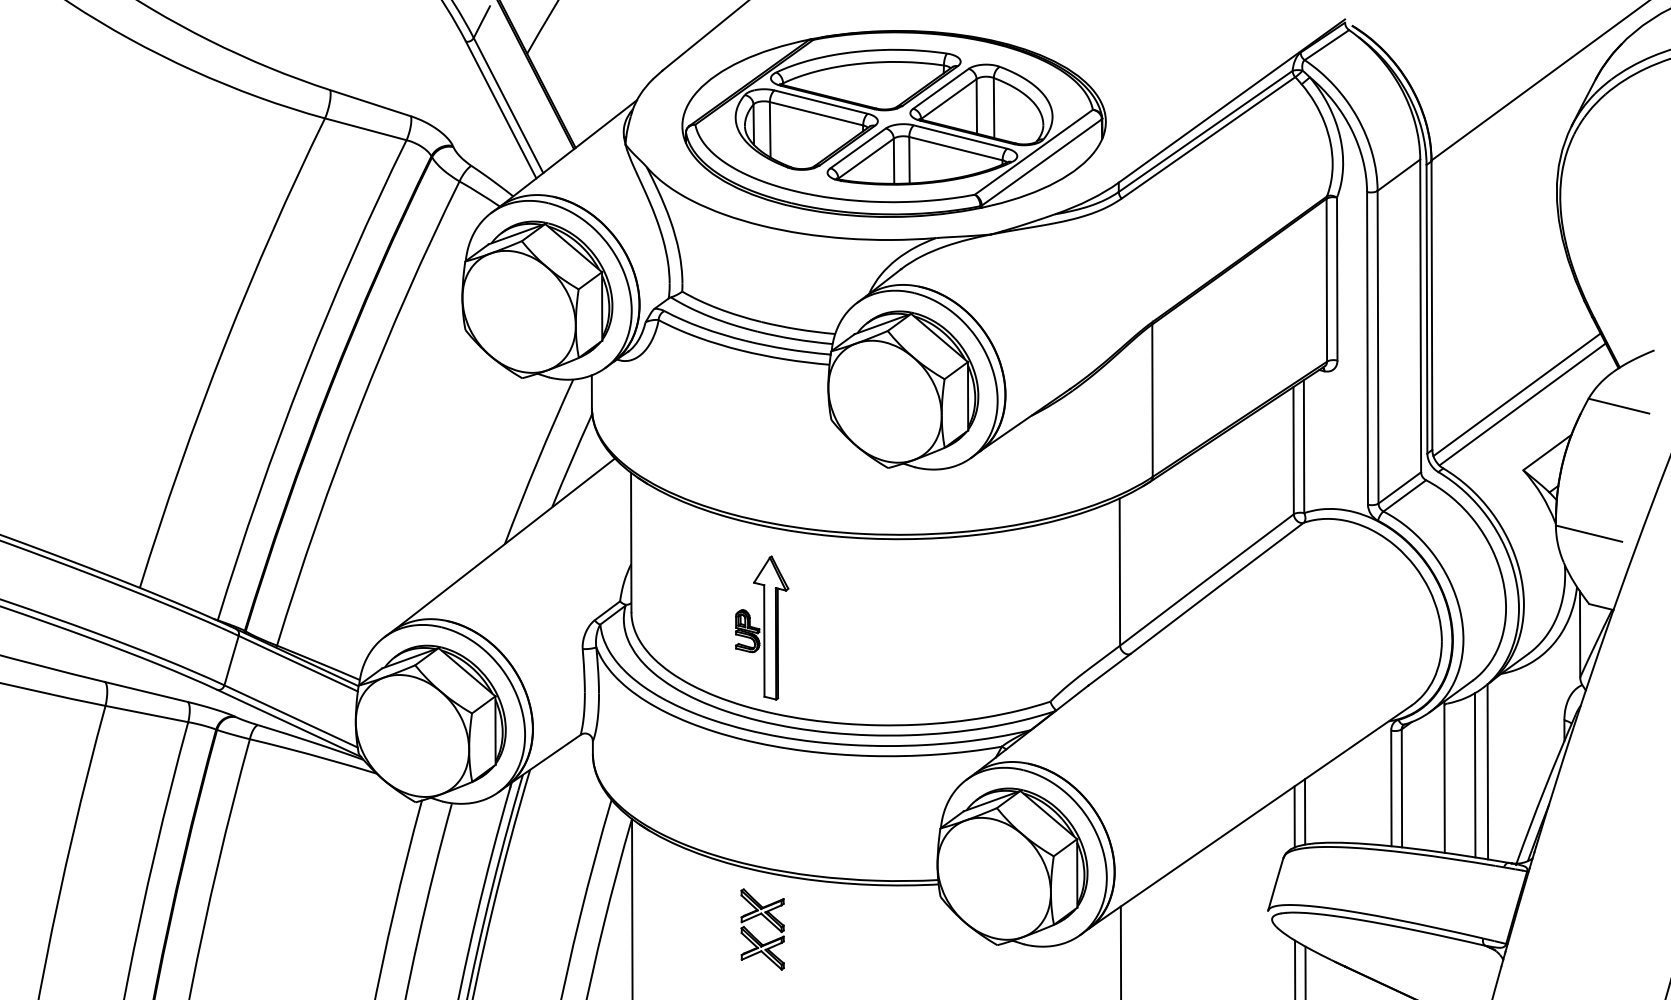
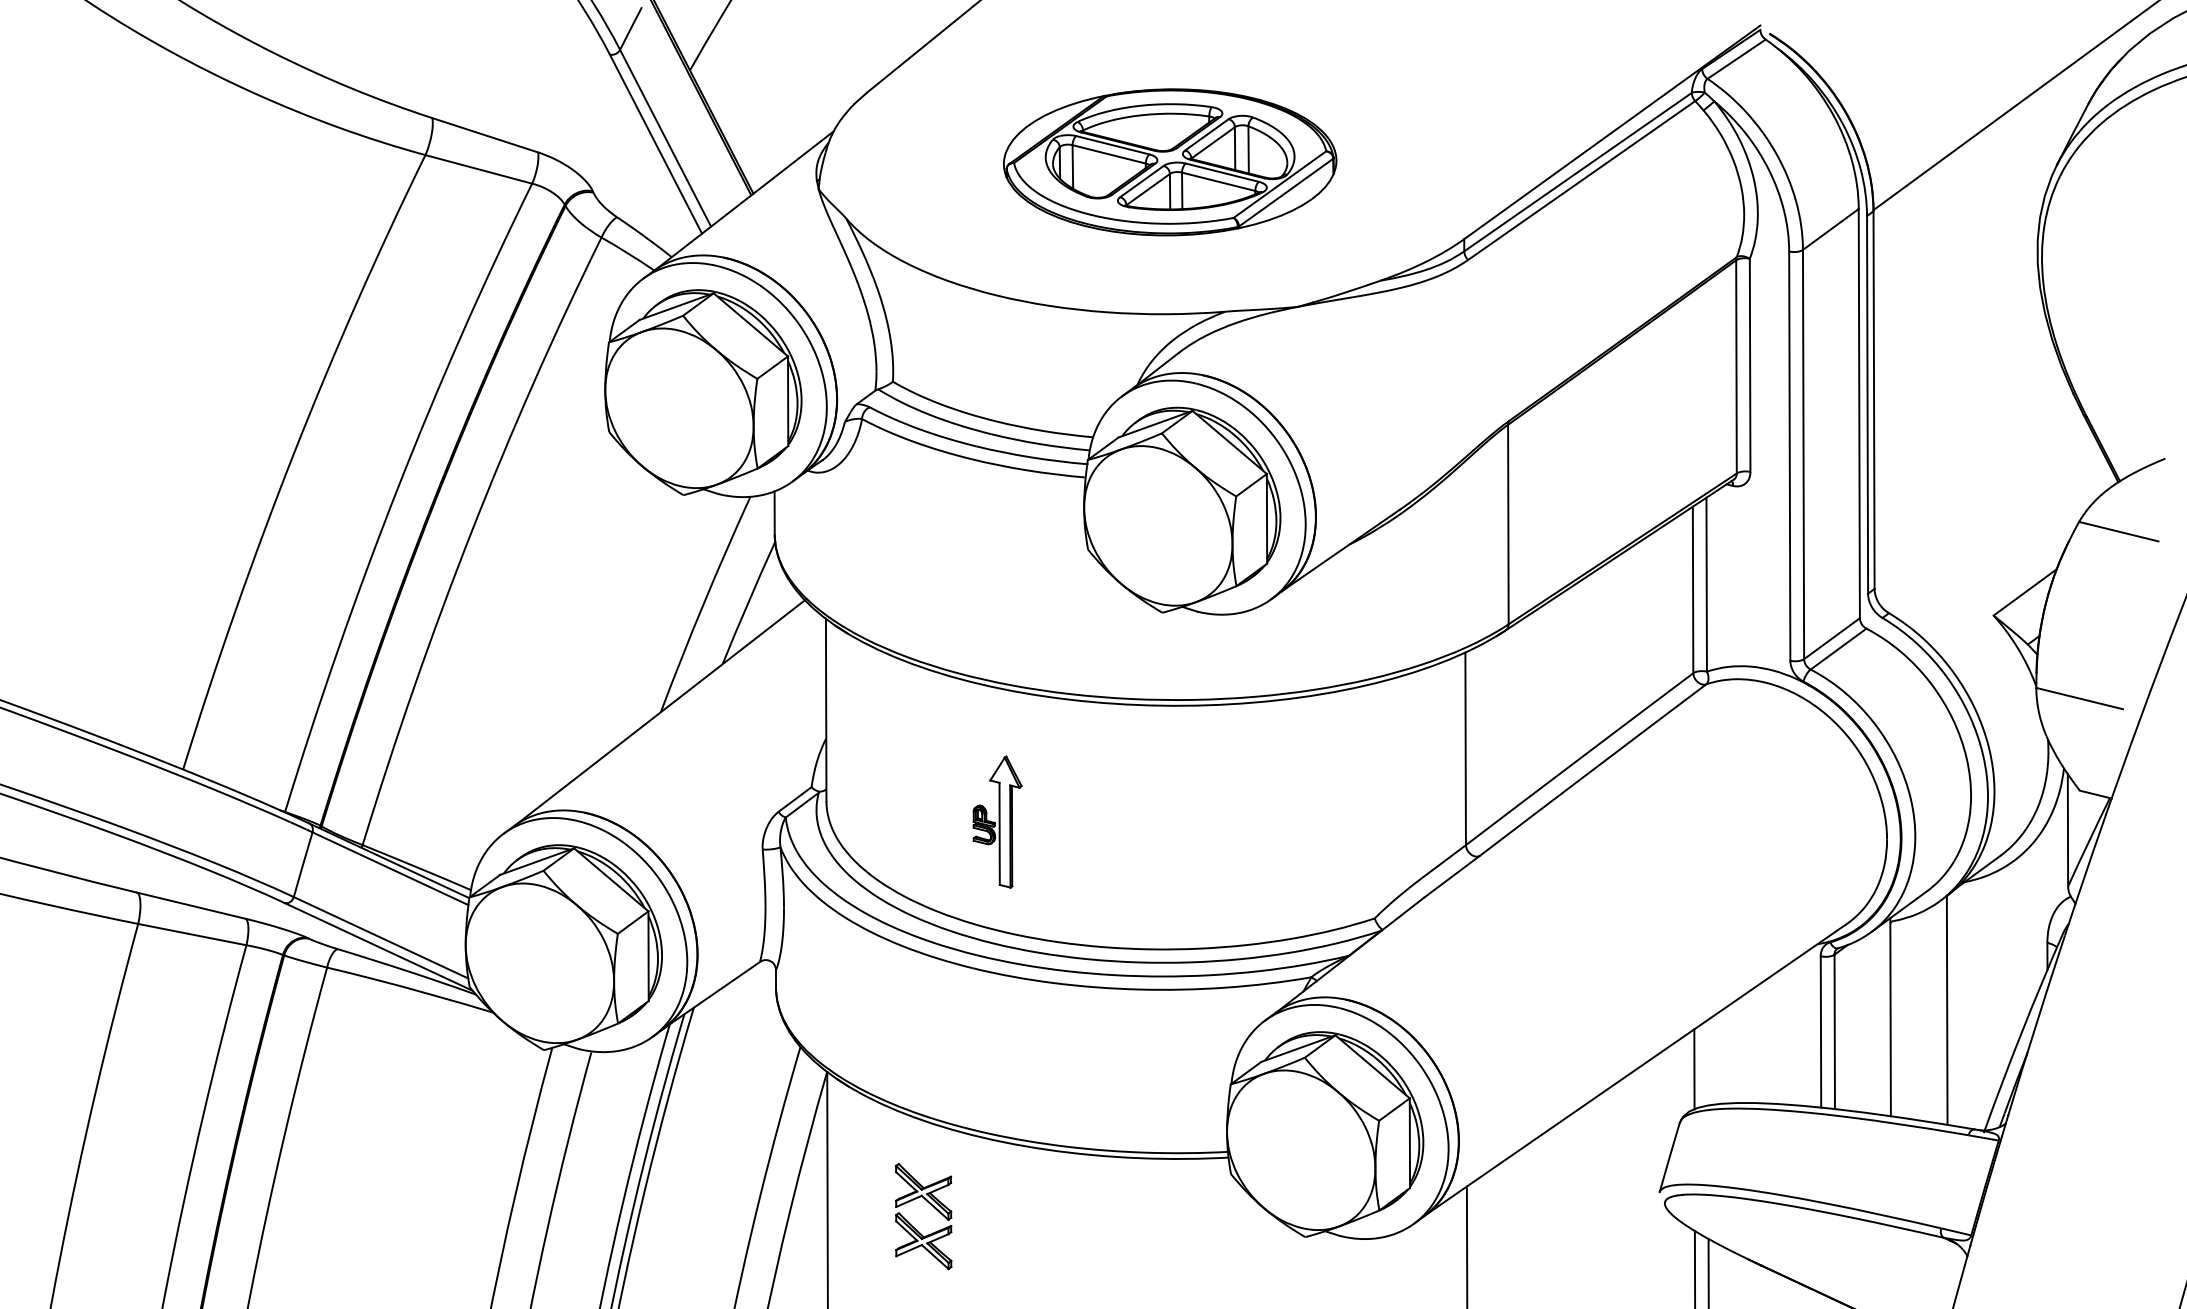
part: (893, 123) -> (1169, 161), size x0.6
line: (1516, 394) -> (1984, 516), removed
line: (1522, 404) -> (1992, 529), removed
part: (762, 627) -> (997, 821), size x0.7
line: (1474, 775) -> (1929, 1015), removed
line: (1305, 811) -> (1708, 1062), removed
part: (769, 922) -> (932, 1207), moved

